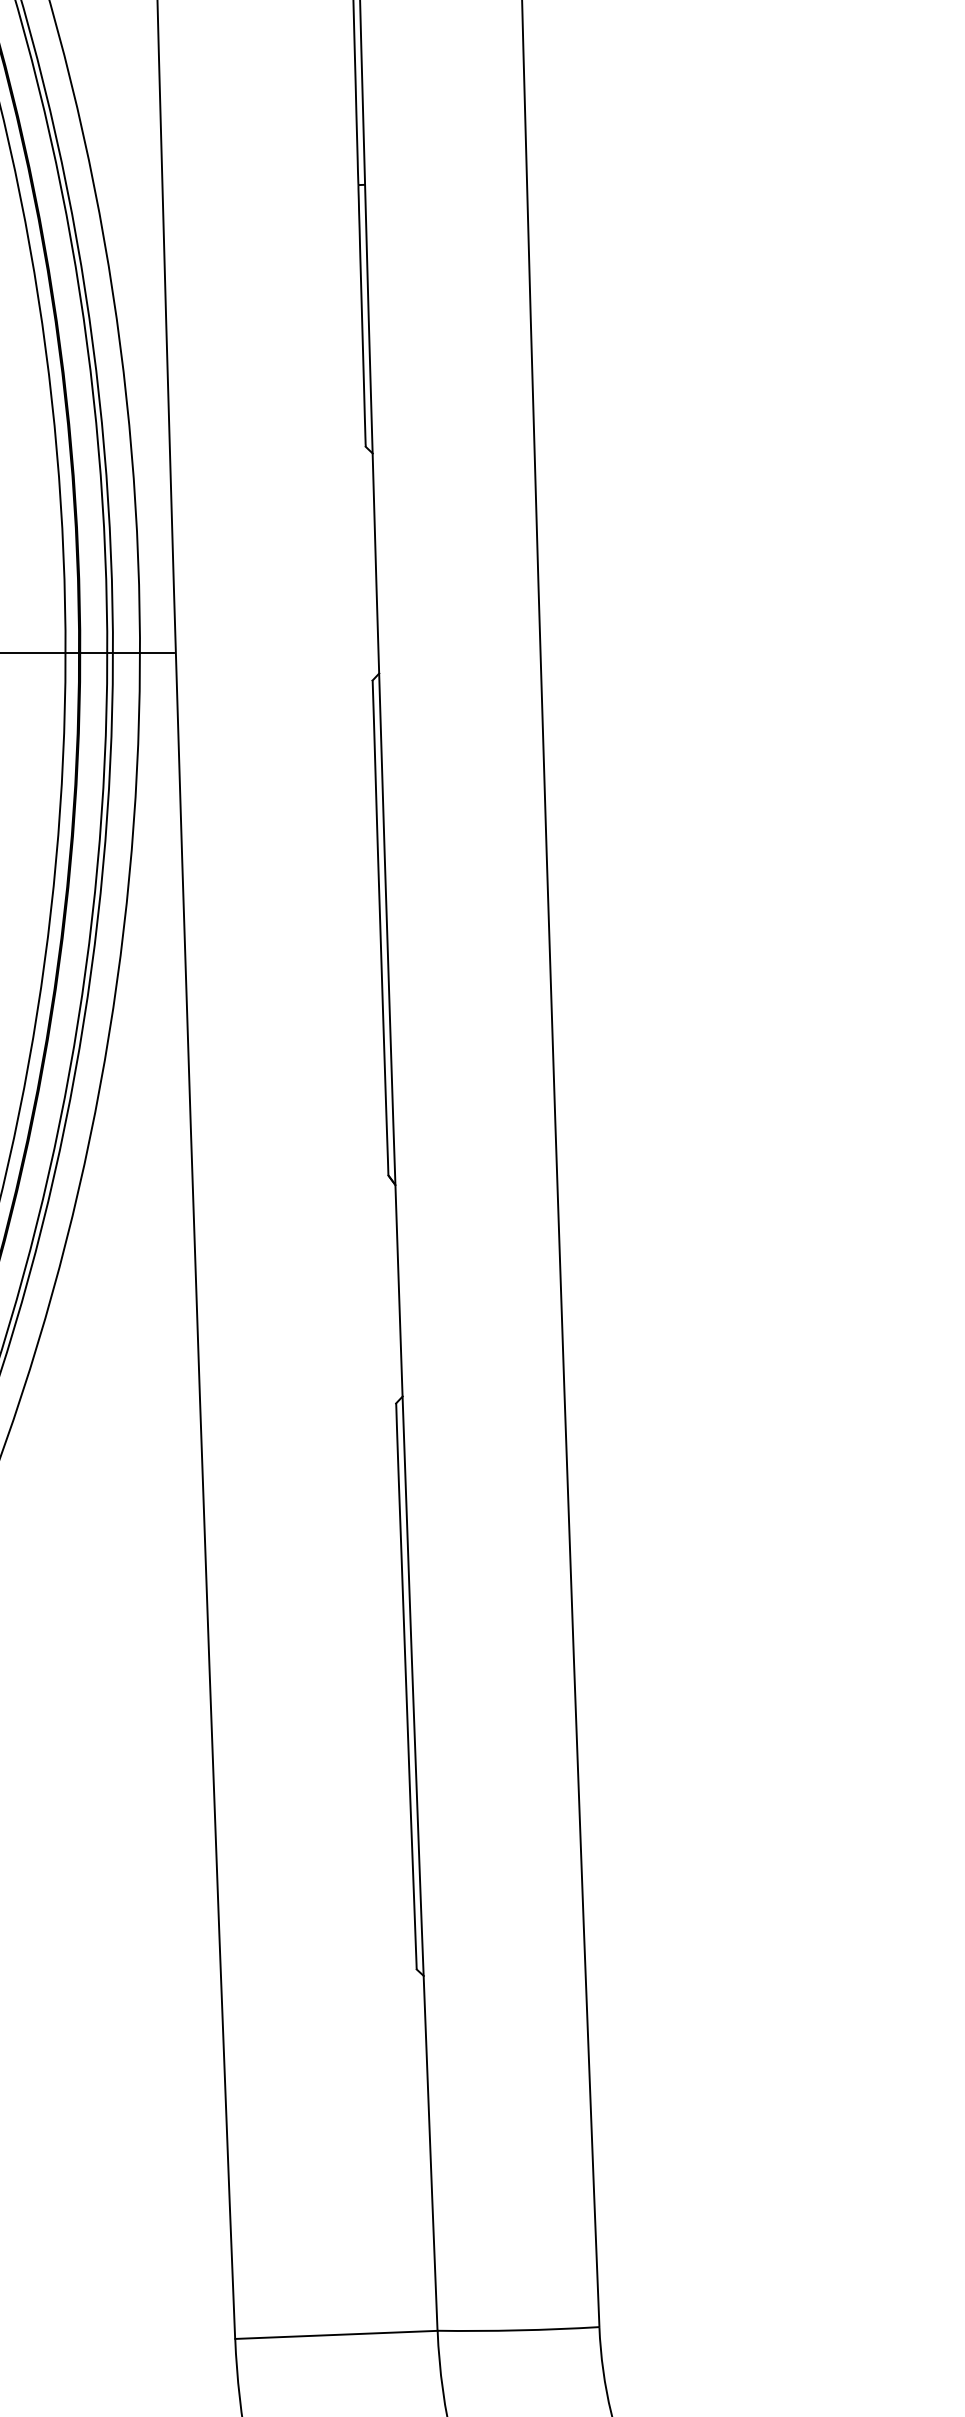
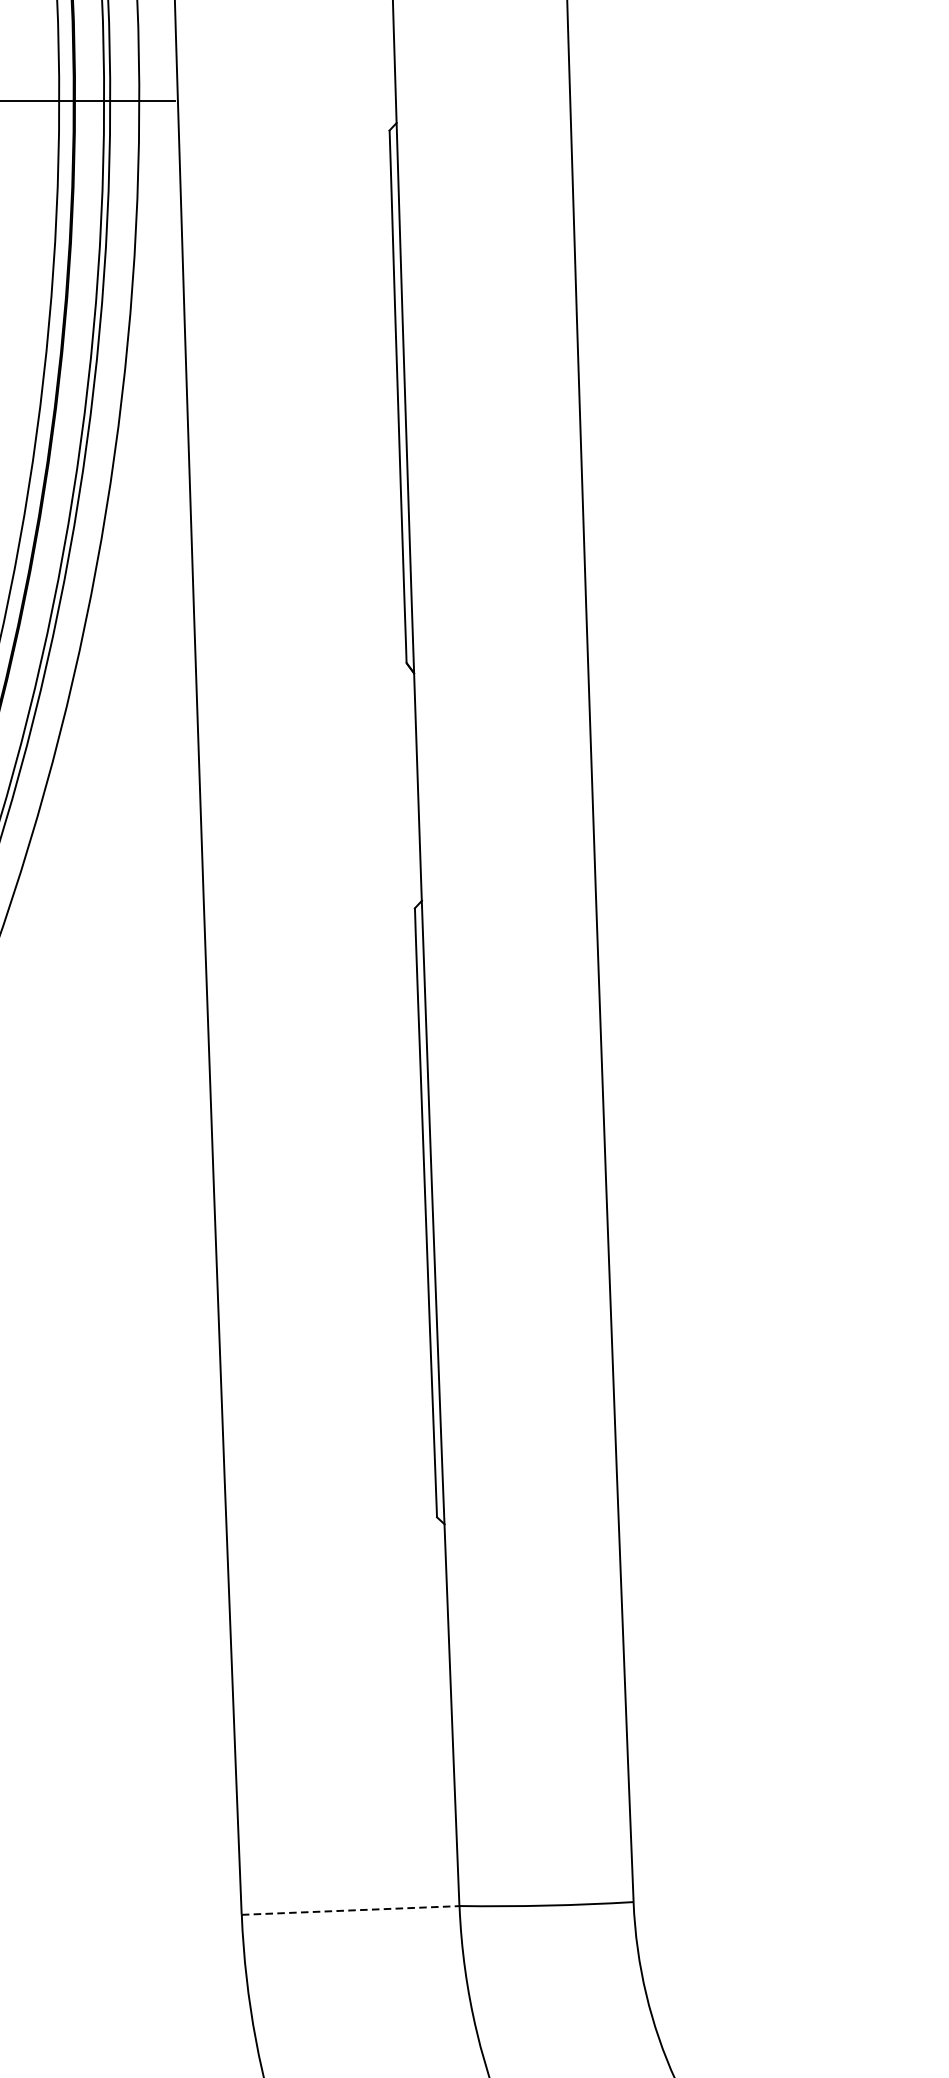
line: (336, 2334) -> (350, 1910), solid -> dashed

